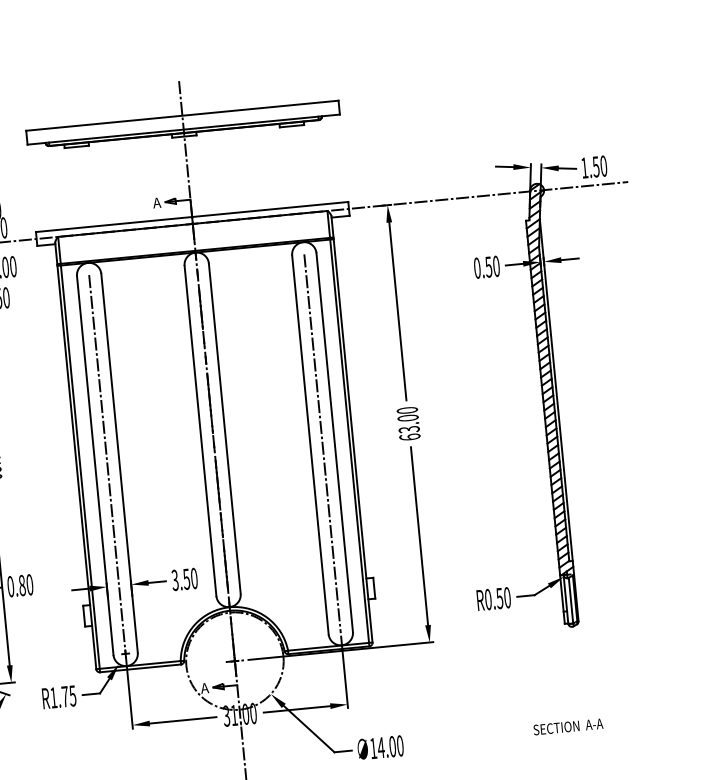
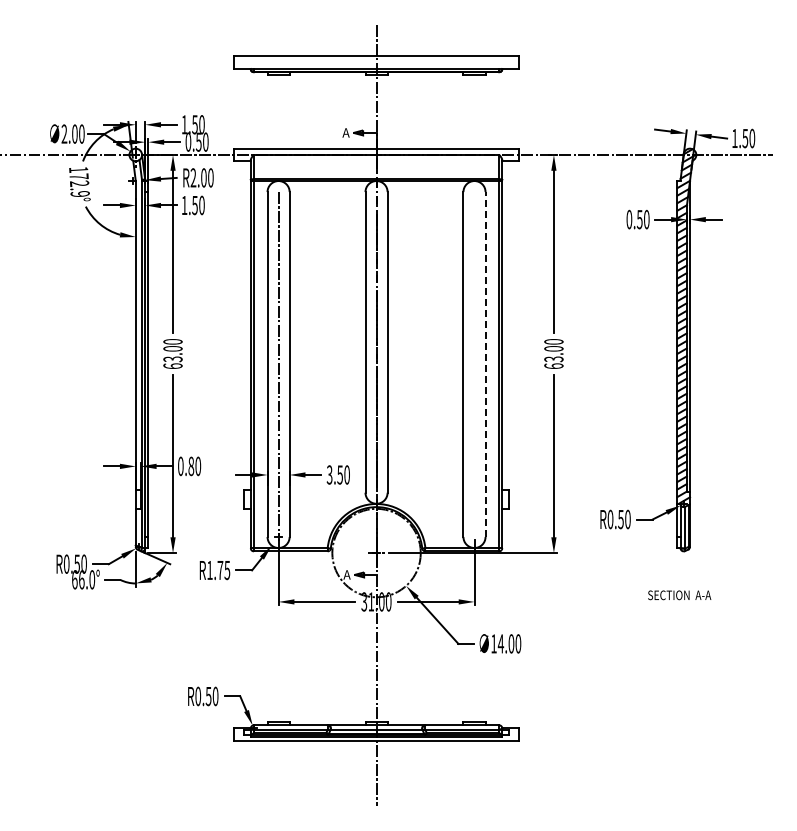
line: (334, 442) -> (485, 364), solid -> dashed
line: (322, 443) -> (474, 364), removed
text: (568, 727) -> (679, 595), moved

